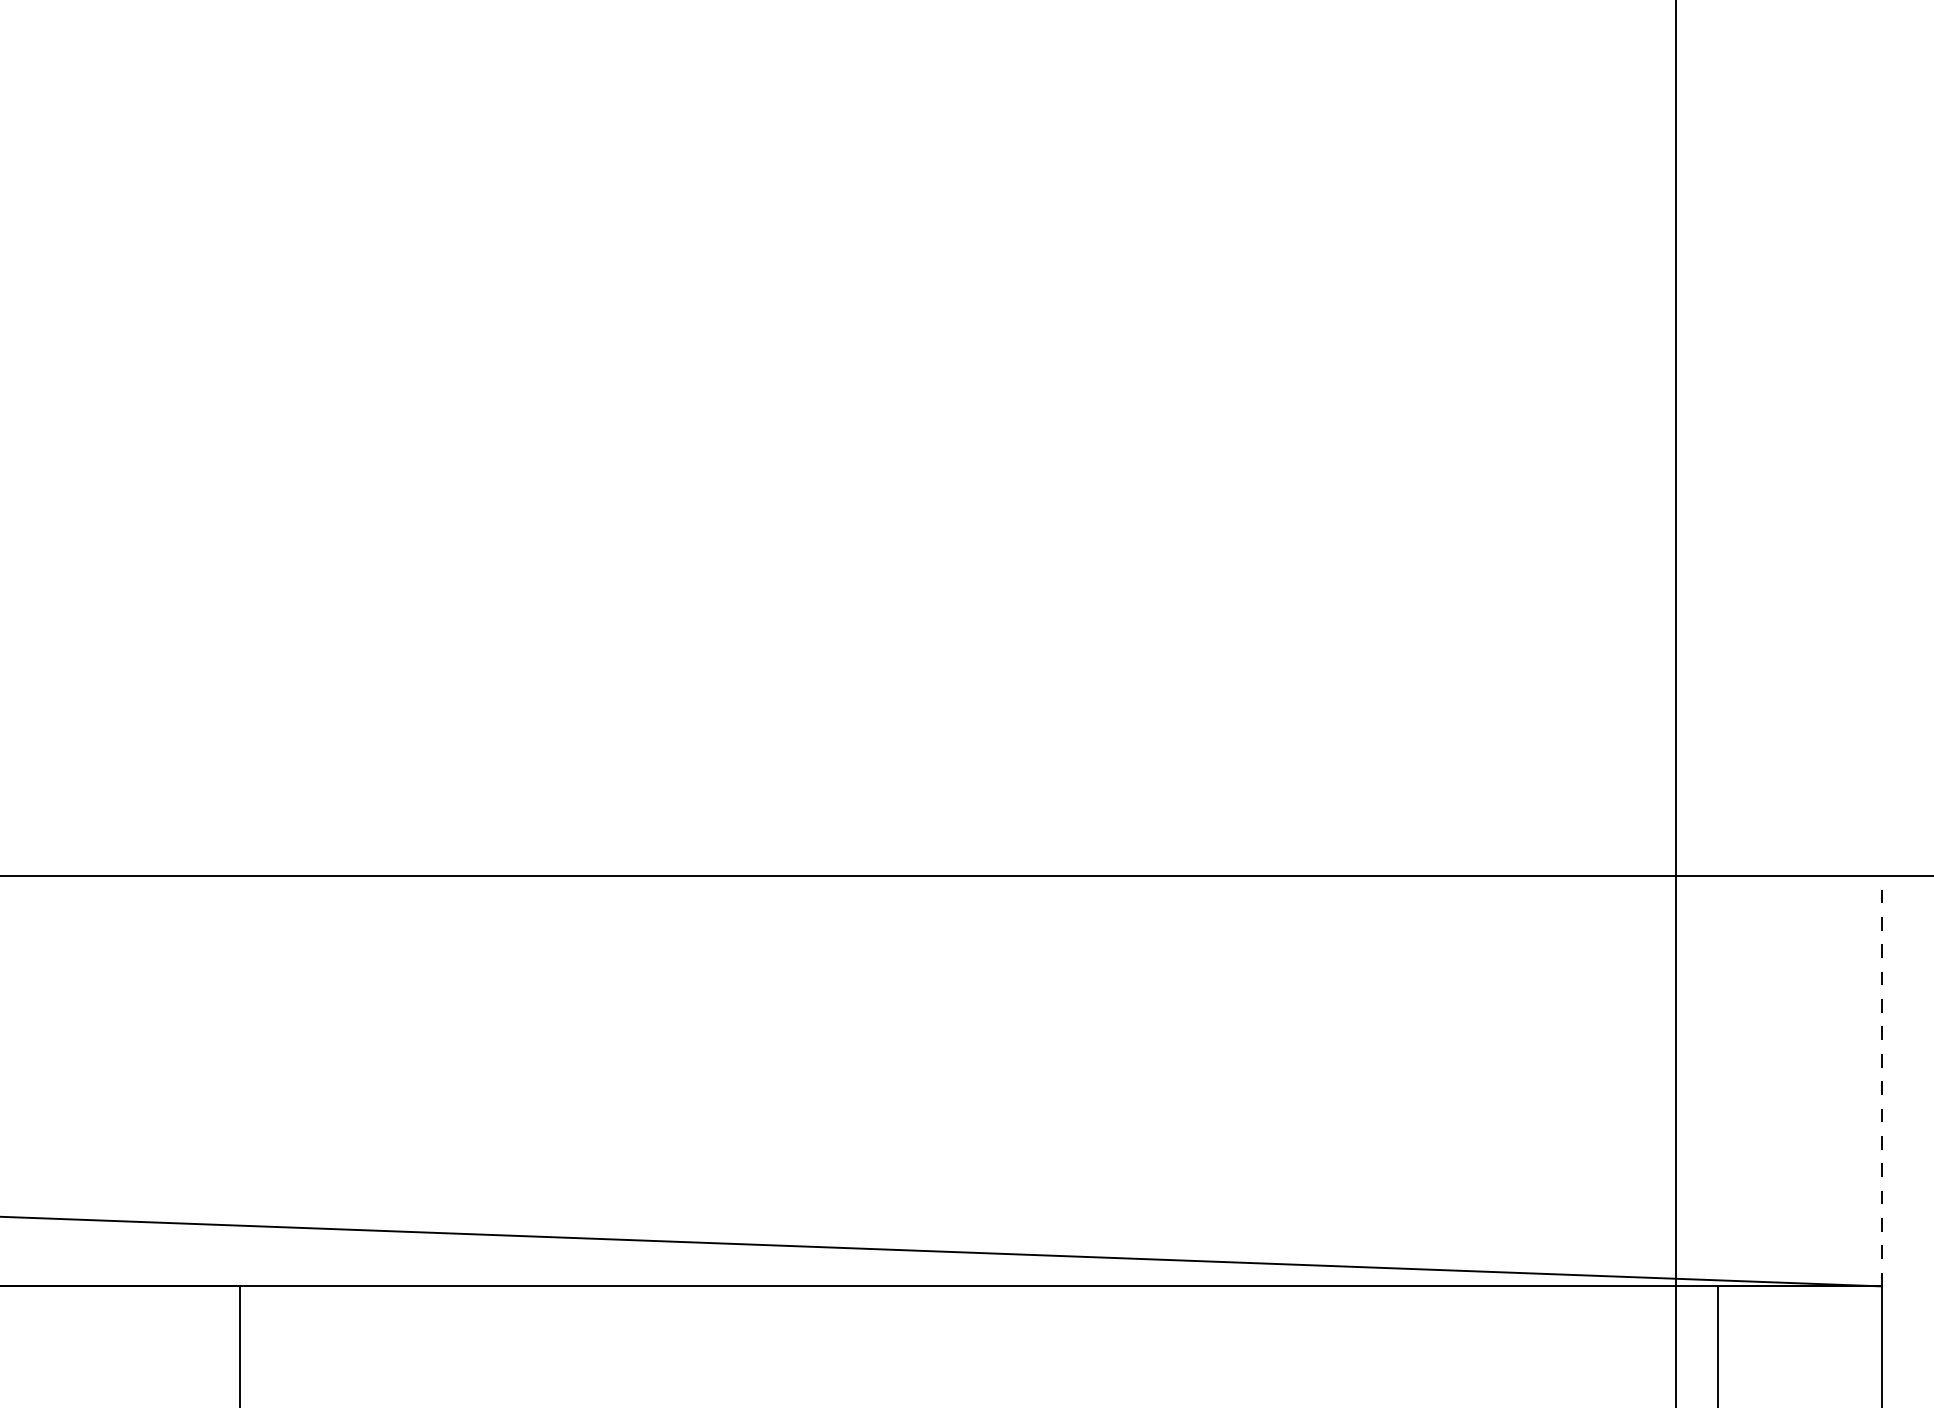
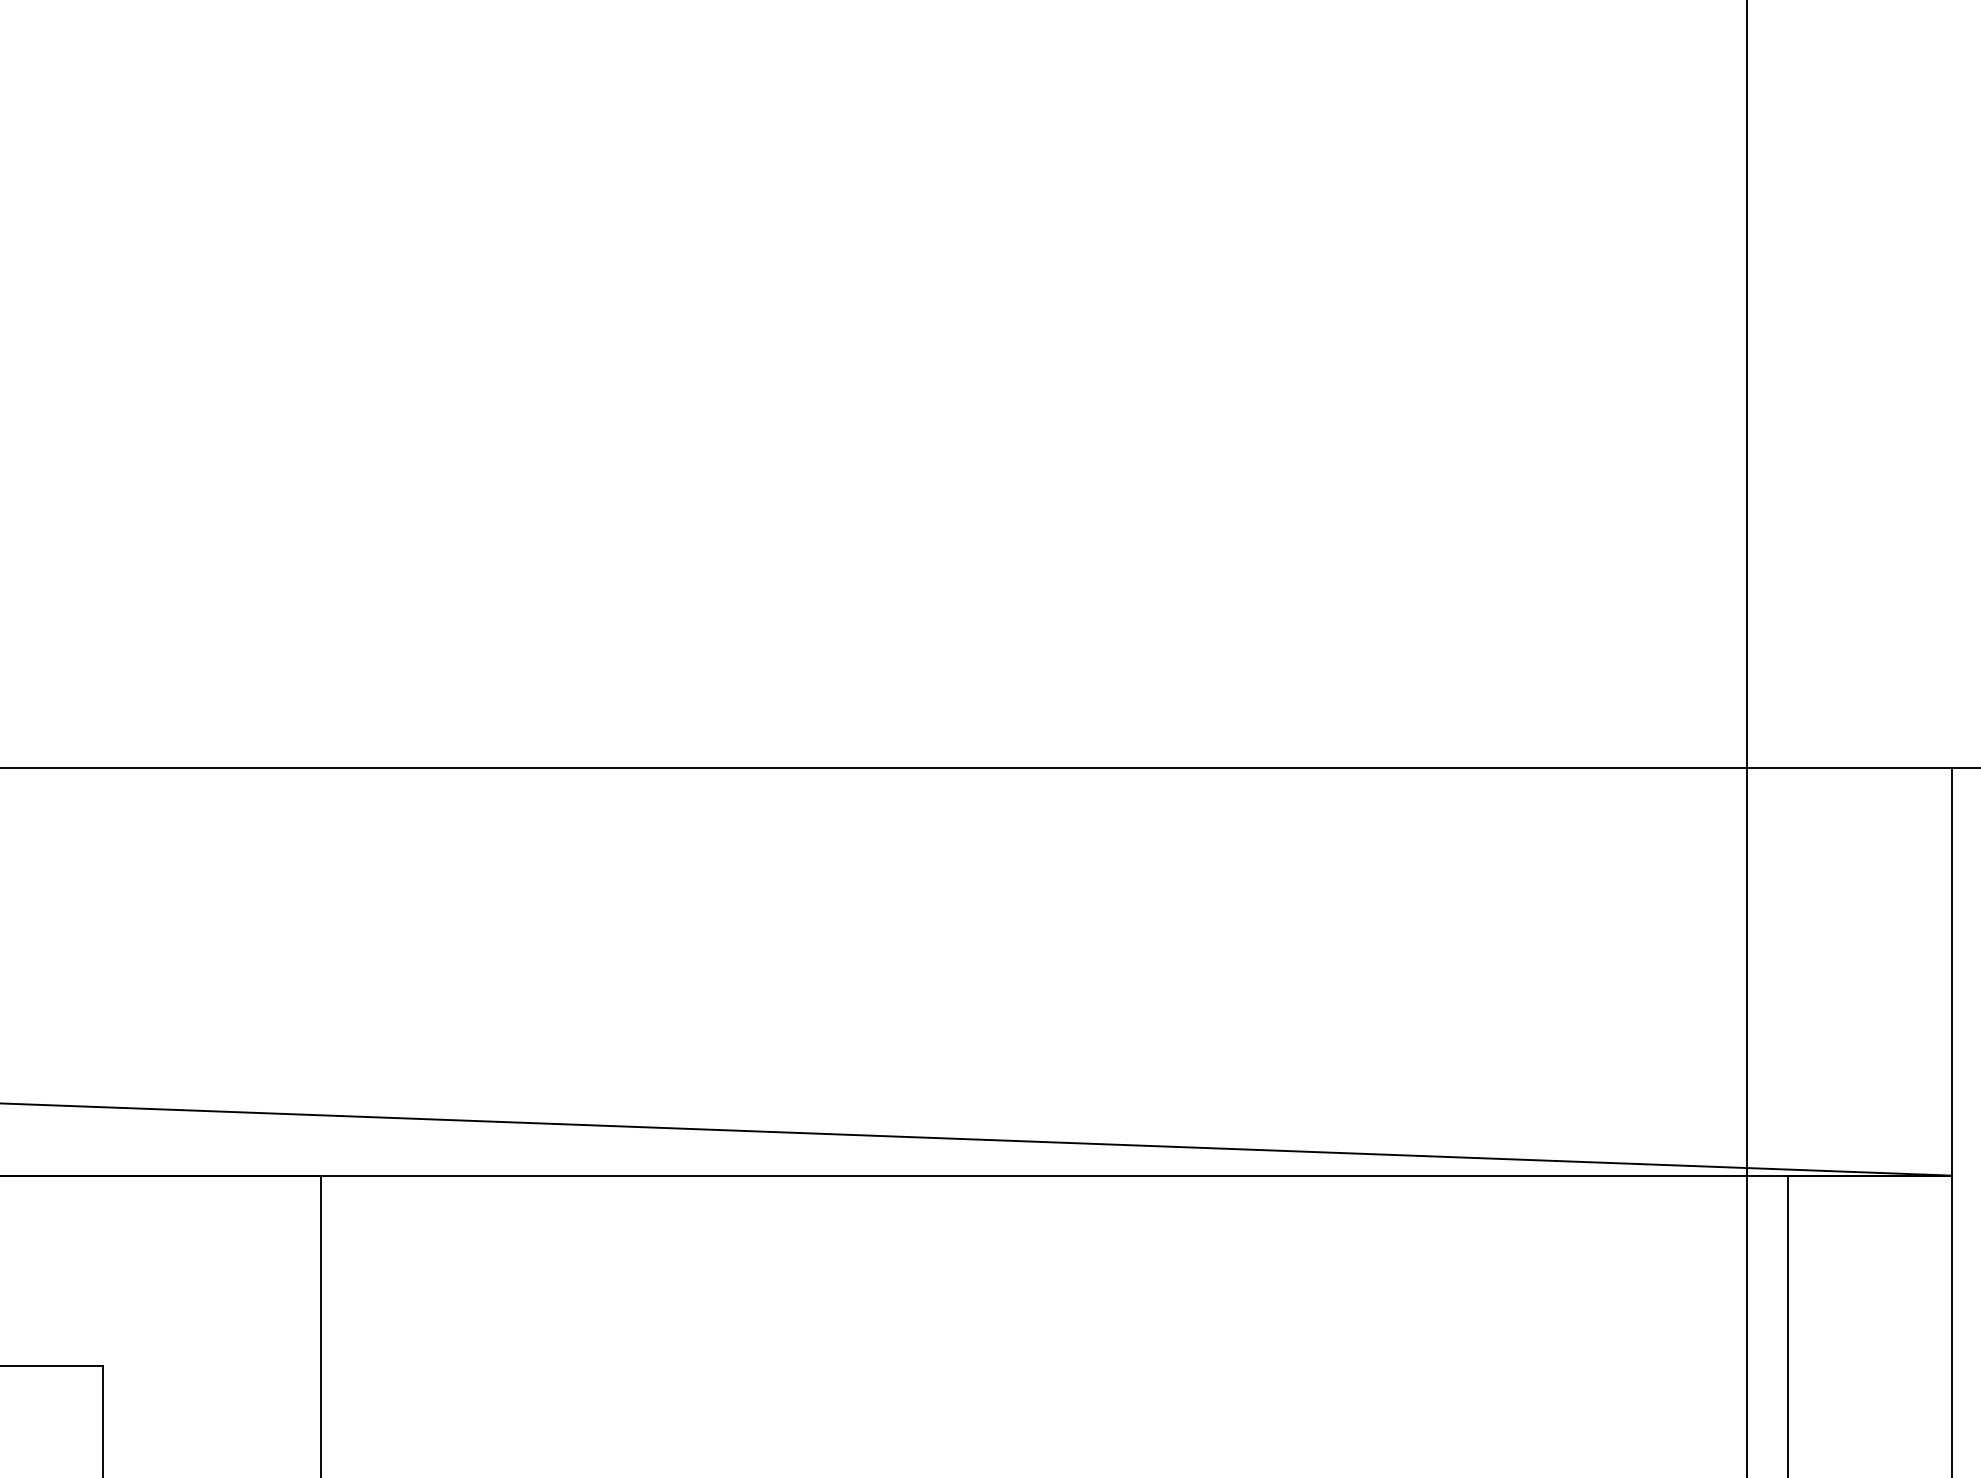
line: (1881, 1080) -> (1951, 971), dashed -> solid

